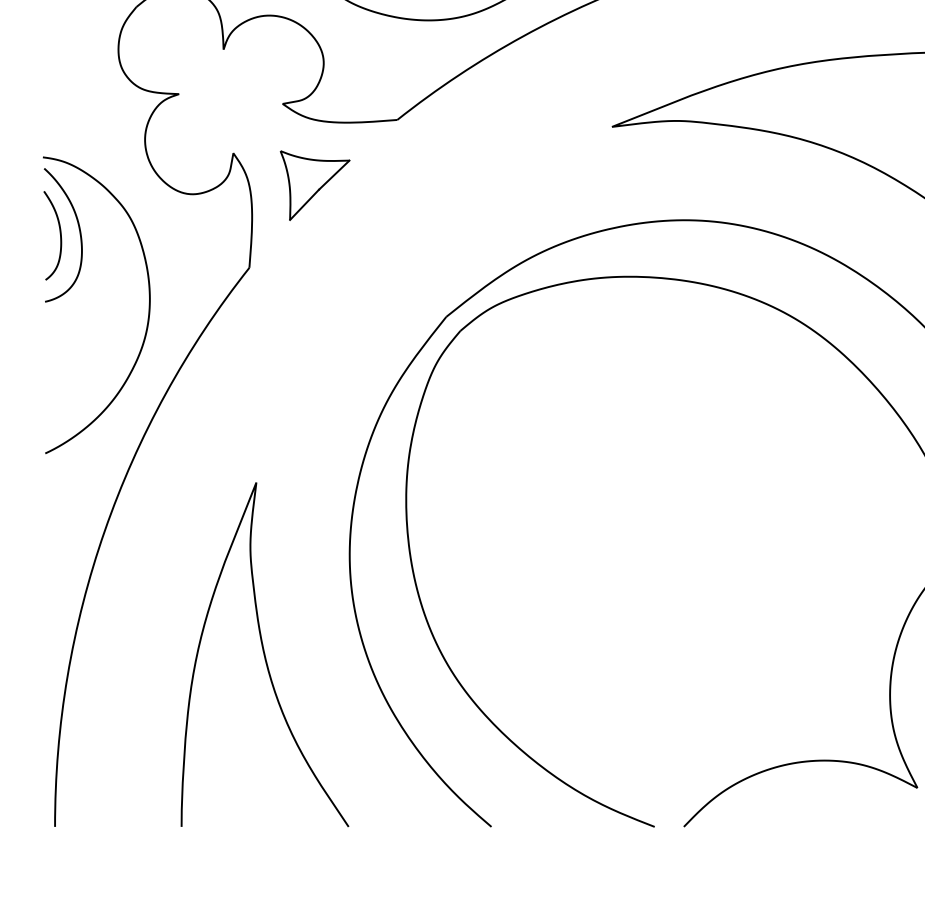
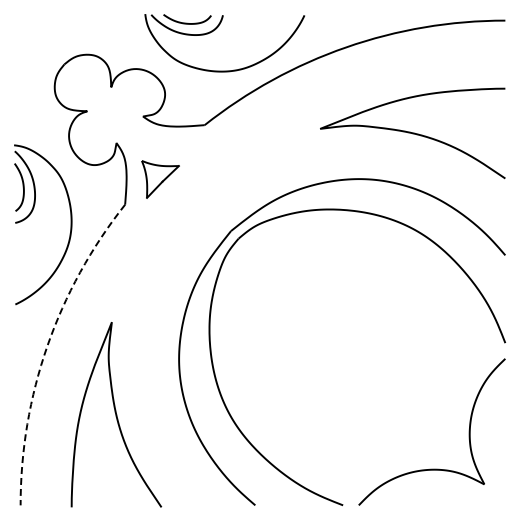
part: (315, 185) -> (160, 179), moved
arc: (105, 531) -> (47, 346), solid -> dashed
curve: (264, 654) -> (116, 414), moved

